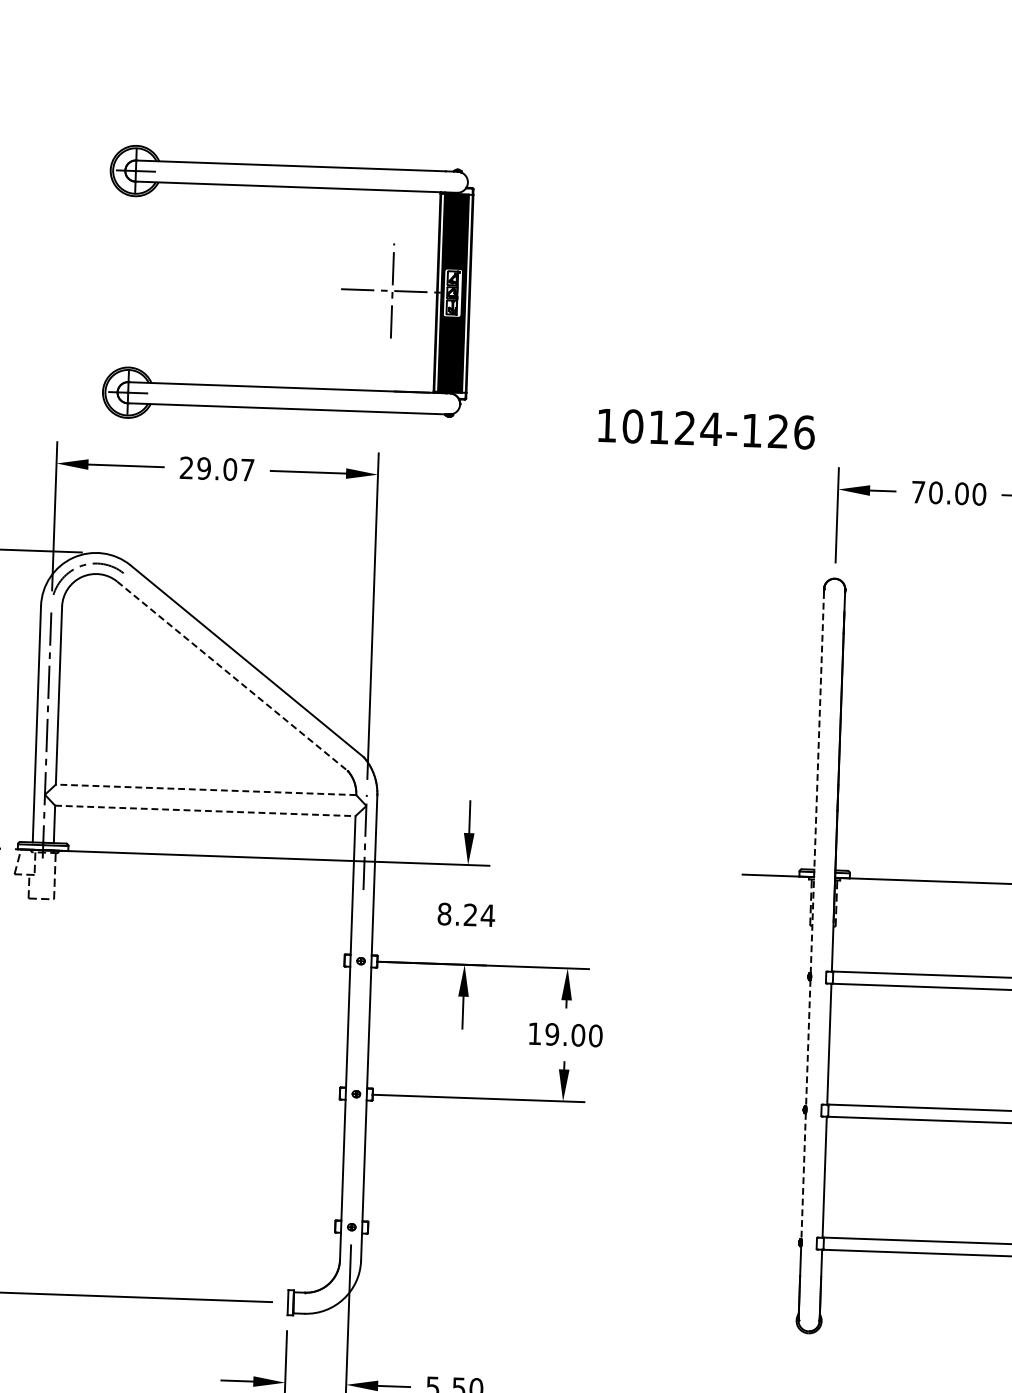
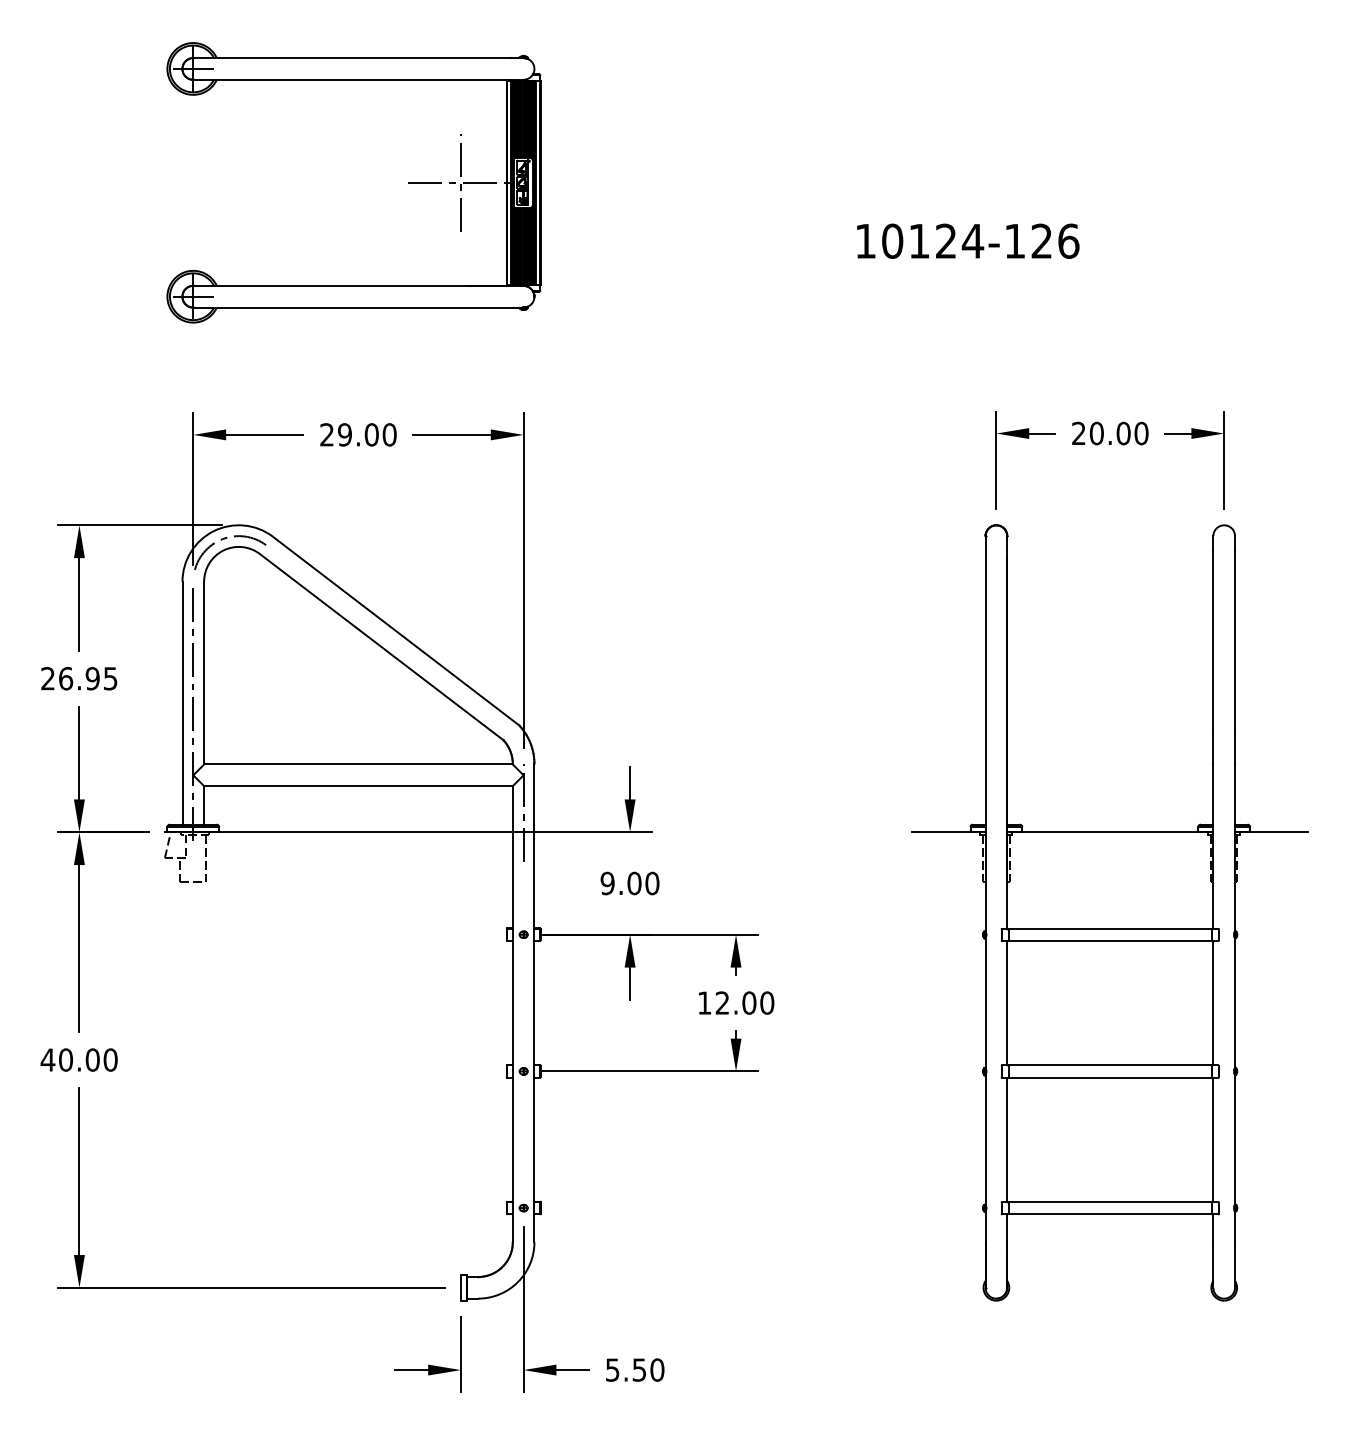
part: (341, 288) -> (408, 182), moved
text: (706, 428) -> (968, 240), moved
text: (247, 469) -> (389, 434), 29.07 -> 29.00
text: (918, 491) -> (1078, 432), 70.00 -> 20.00
line: (233, 676) -> (382, 647), dashed -> solid
line: (817, 782) -> (985, 735), dashed -> solid
line: (205, 789) -> (357, 764), dashed -> solid
line: (205, 811) -> (358, 786), dashed -> solid
text: (465, 914) -> (629, 883), 8.24 -> 9.00
text: (552, 1033) -> (722, 1002), 19.00 -> 12.00
line: (808, 1043) -> (985, 1003), dashed -> solid
line: (803, 1177) -> (985, 1140), dashed -> solid

